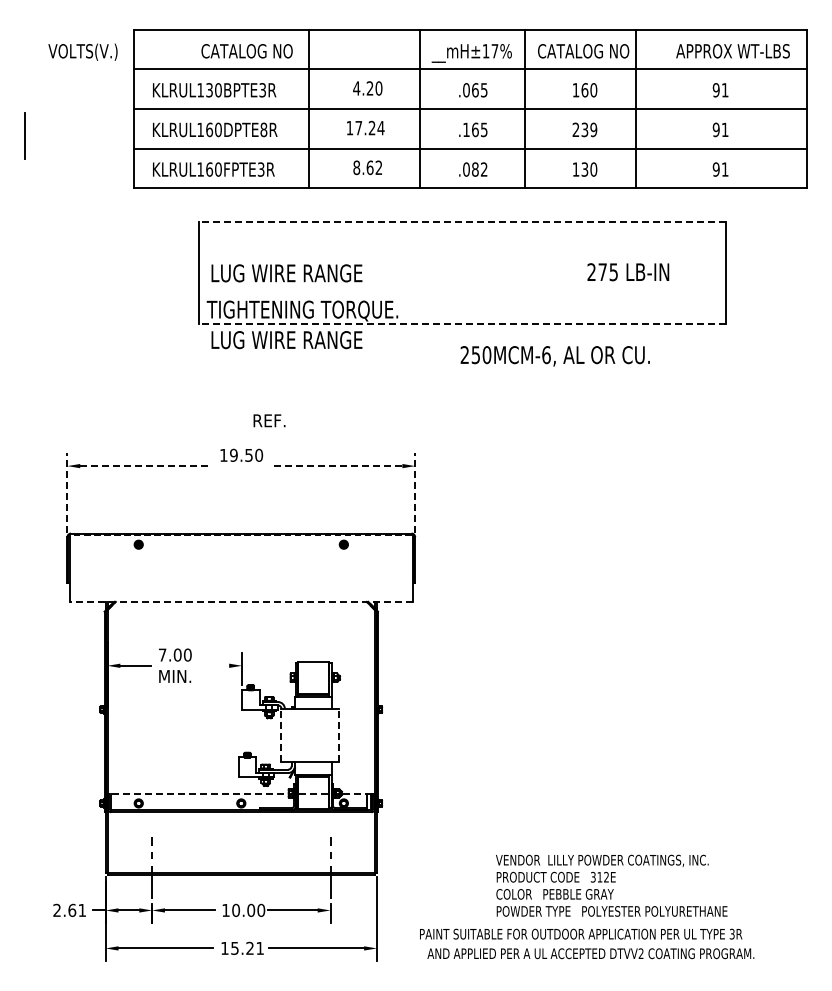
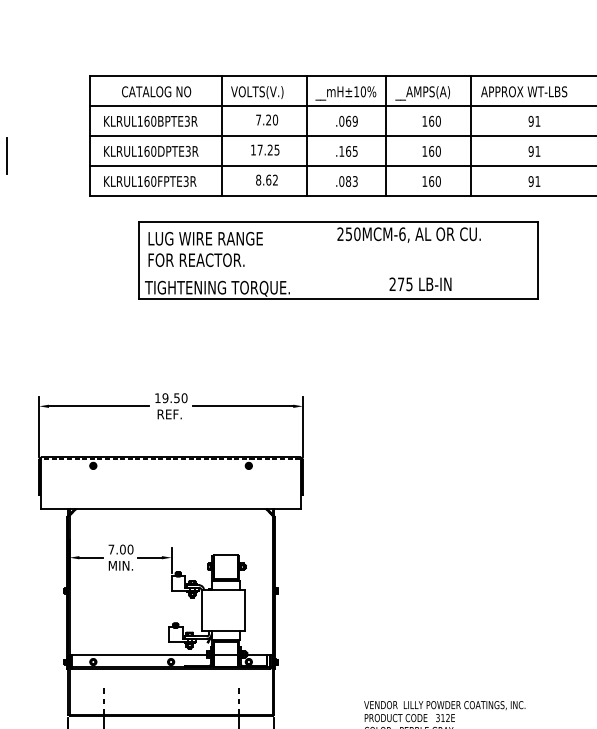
text: (82, 51) -> (256, 92), moved
text: (246, 51) -> (156, 92), moved
text: (494, 51) -> (363, 92), __mH±17% -> __mH±10%
text: (732, 51) -> (523, 92), moved
text: (583, 52) -> (430, 92), CATALOG NO -> __AMPS(A)
text: (356, 88) -> (258, 120), 4.20 -> 7.20
text: (209, 90) -> (146, 121), KLRUL130BPTE3R -> KLRUL160BPTE3R
text: (483, 90) -> (354, 121), .065 -> .069
text: (380, 128) -> (276, 150), 17.24 -> 17.25
text: (263, 129) -> (187, 151), KLRUL160DPTE8R -> KLRUL160DPTE3R
text: (584, 129) -> (431, 151), 239 -> 160
text: (484, 169) -> (355, 181), .082 -> .083
text: (584, 169) -> (431, 181), 130 -> 160
line: (462, 222) -> (338, 221), dashed -> solid
text: (628, 272) -> (420, 284), moved
text: (287, 273) -> (206, 260), LUG WIRE RANGE -> FOR REACTOR.
line: (462, 324) -> (338, 298), dashed -> solid
text: (286, 340) -> (205, 239), moved
text: (554, 356) -> (408, 235), moved
text: (269, 420) -> (169, 414), moved
line: (146, 466) -> (99, 406), dashed -> solid
line: (335, 466) -> (242, 406), dashed -> solid
line: (67, 493) -> (39, 427), dashed -> solid
line: (415, 493) -> (303, 427), dashed -> solid
line: (241, 601) -> (171, 508), dashed -> solid
line: (213, 665) -> (150, 557), added
line: (281, 735) -> (201, 610), dashed -> solid
line: (338, 735) -> (244, 610), dashed -> solid
line: (240, 794) -> (170, 655), dashed -> solid

